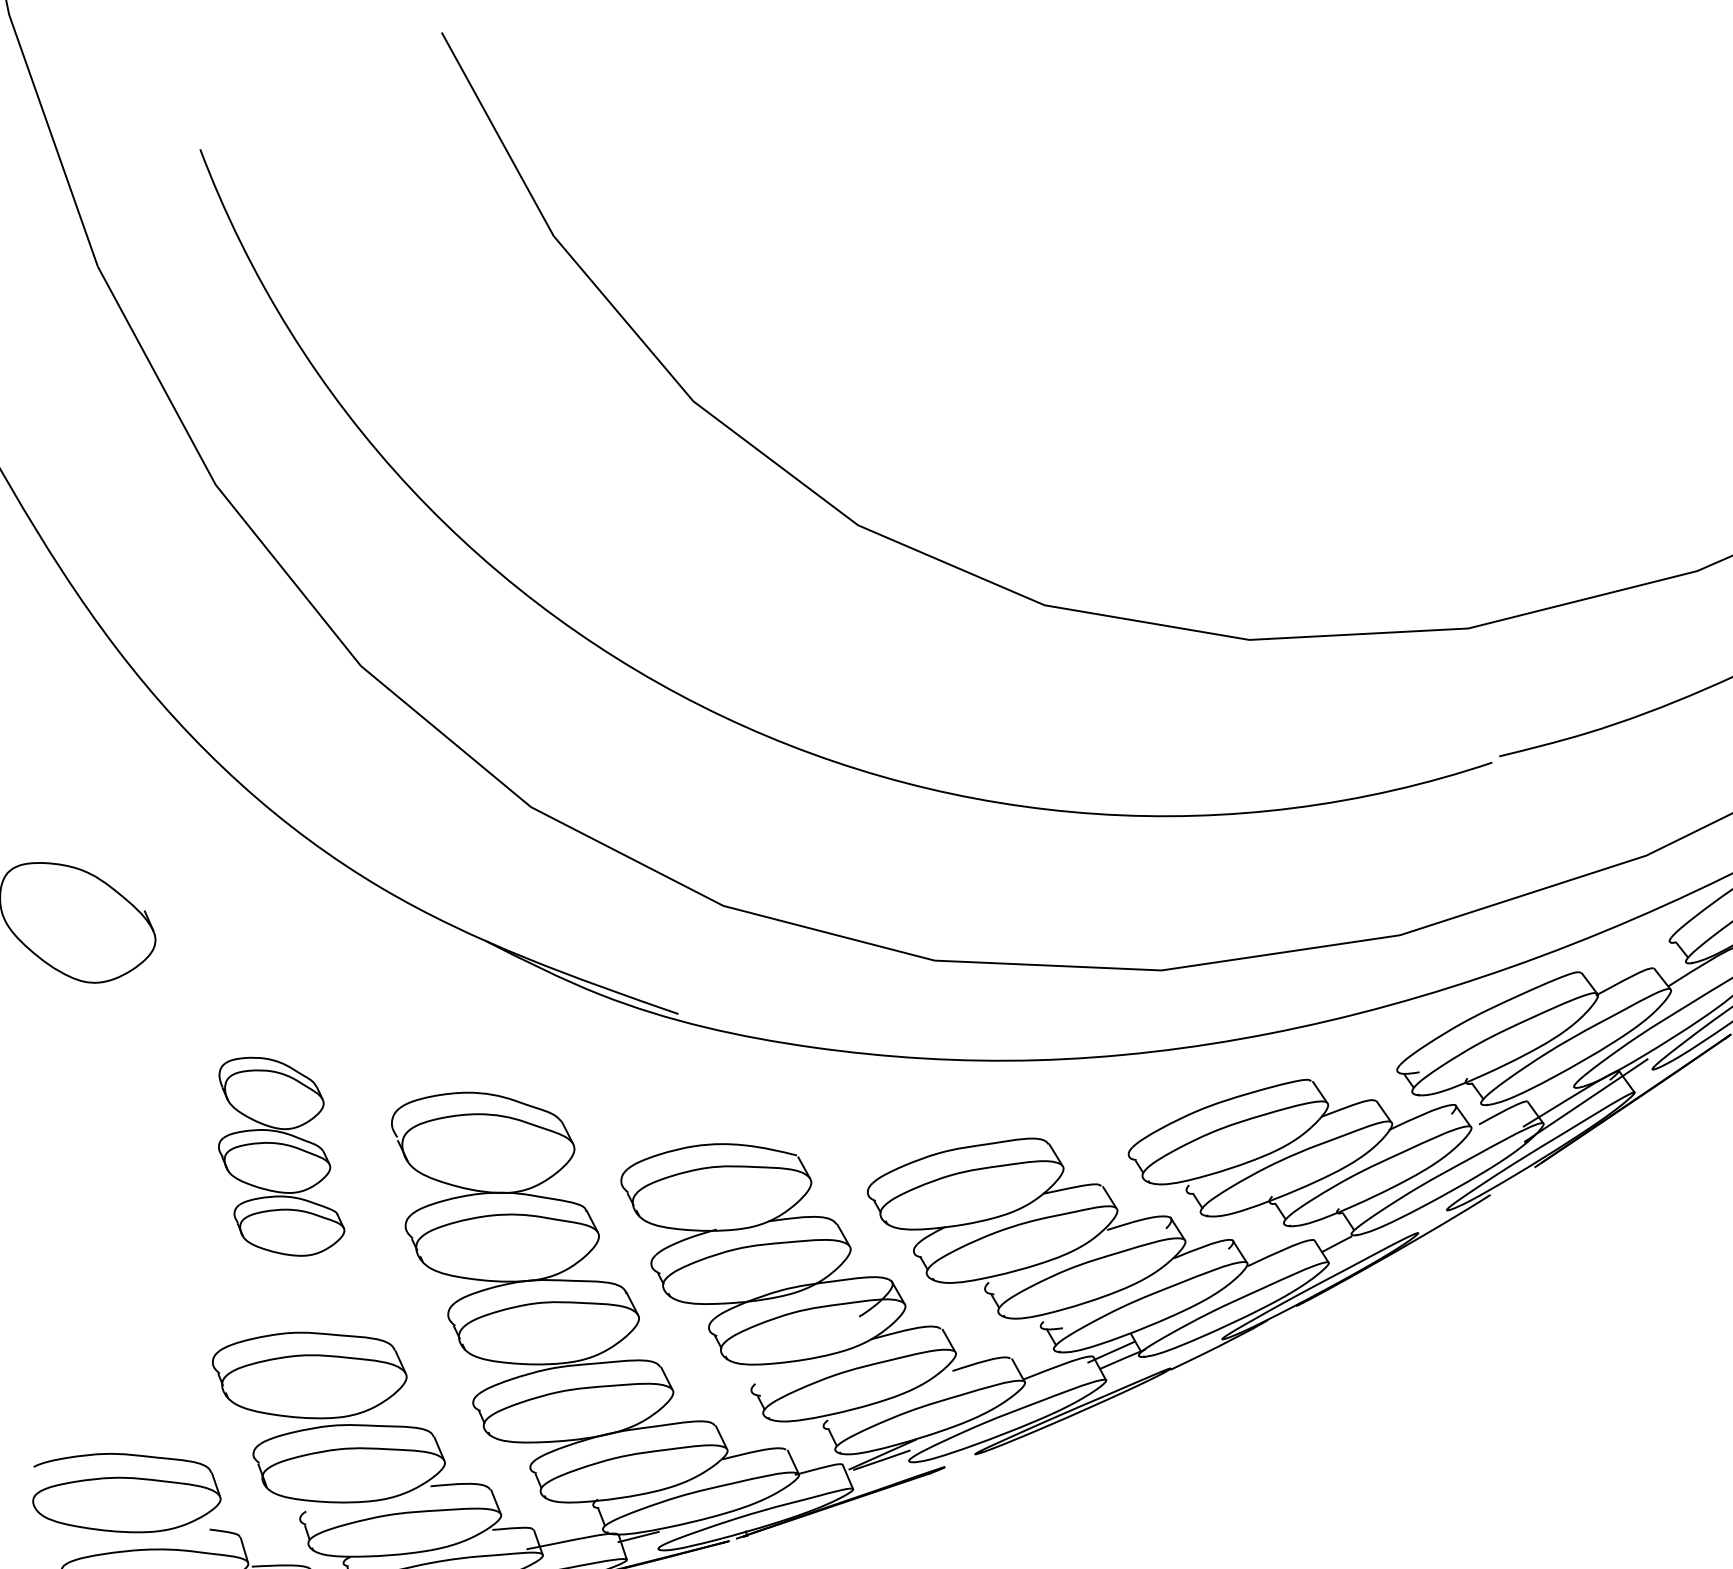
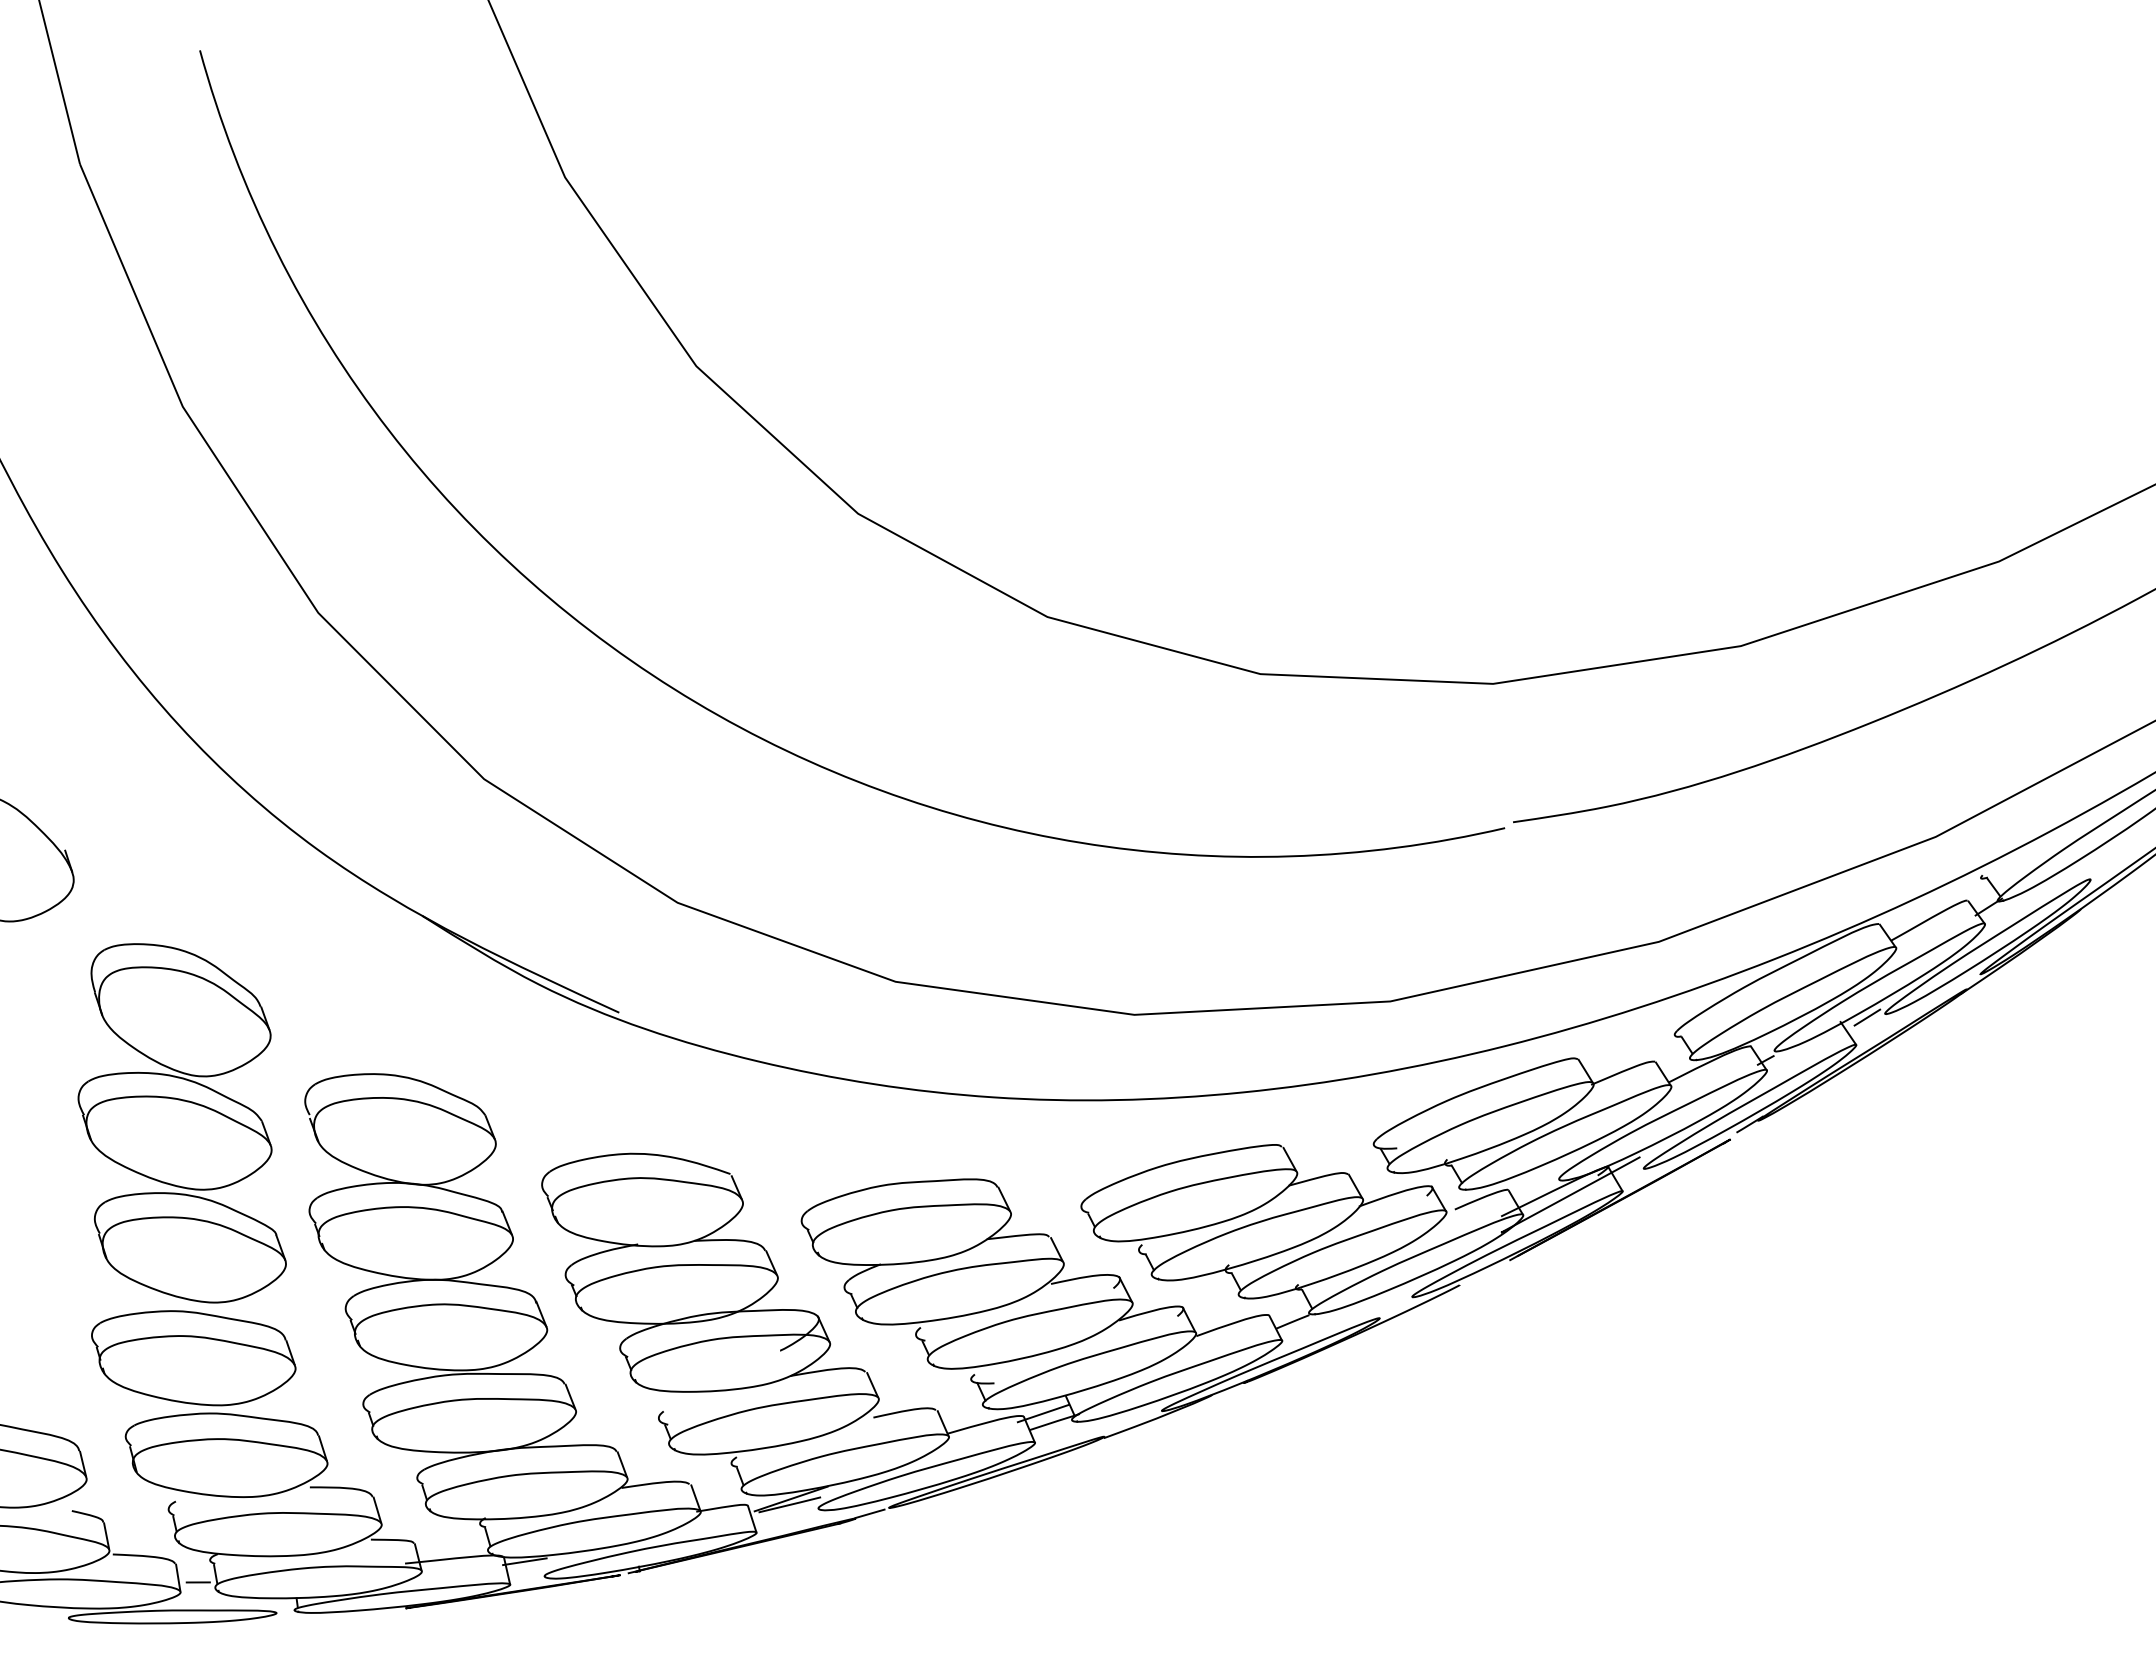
part: (277, 1156) -> (181, 1123), size x1.67
line: (957, 1461) -> (869, 1513), added

